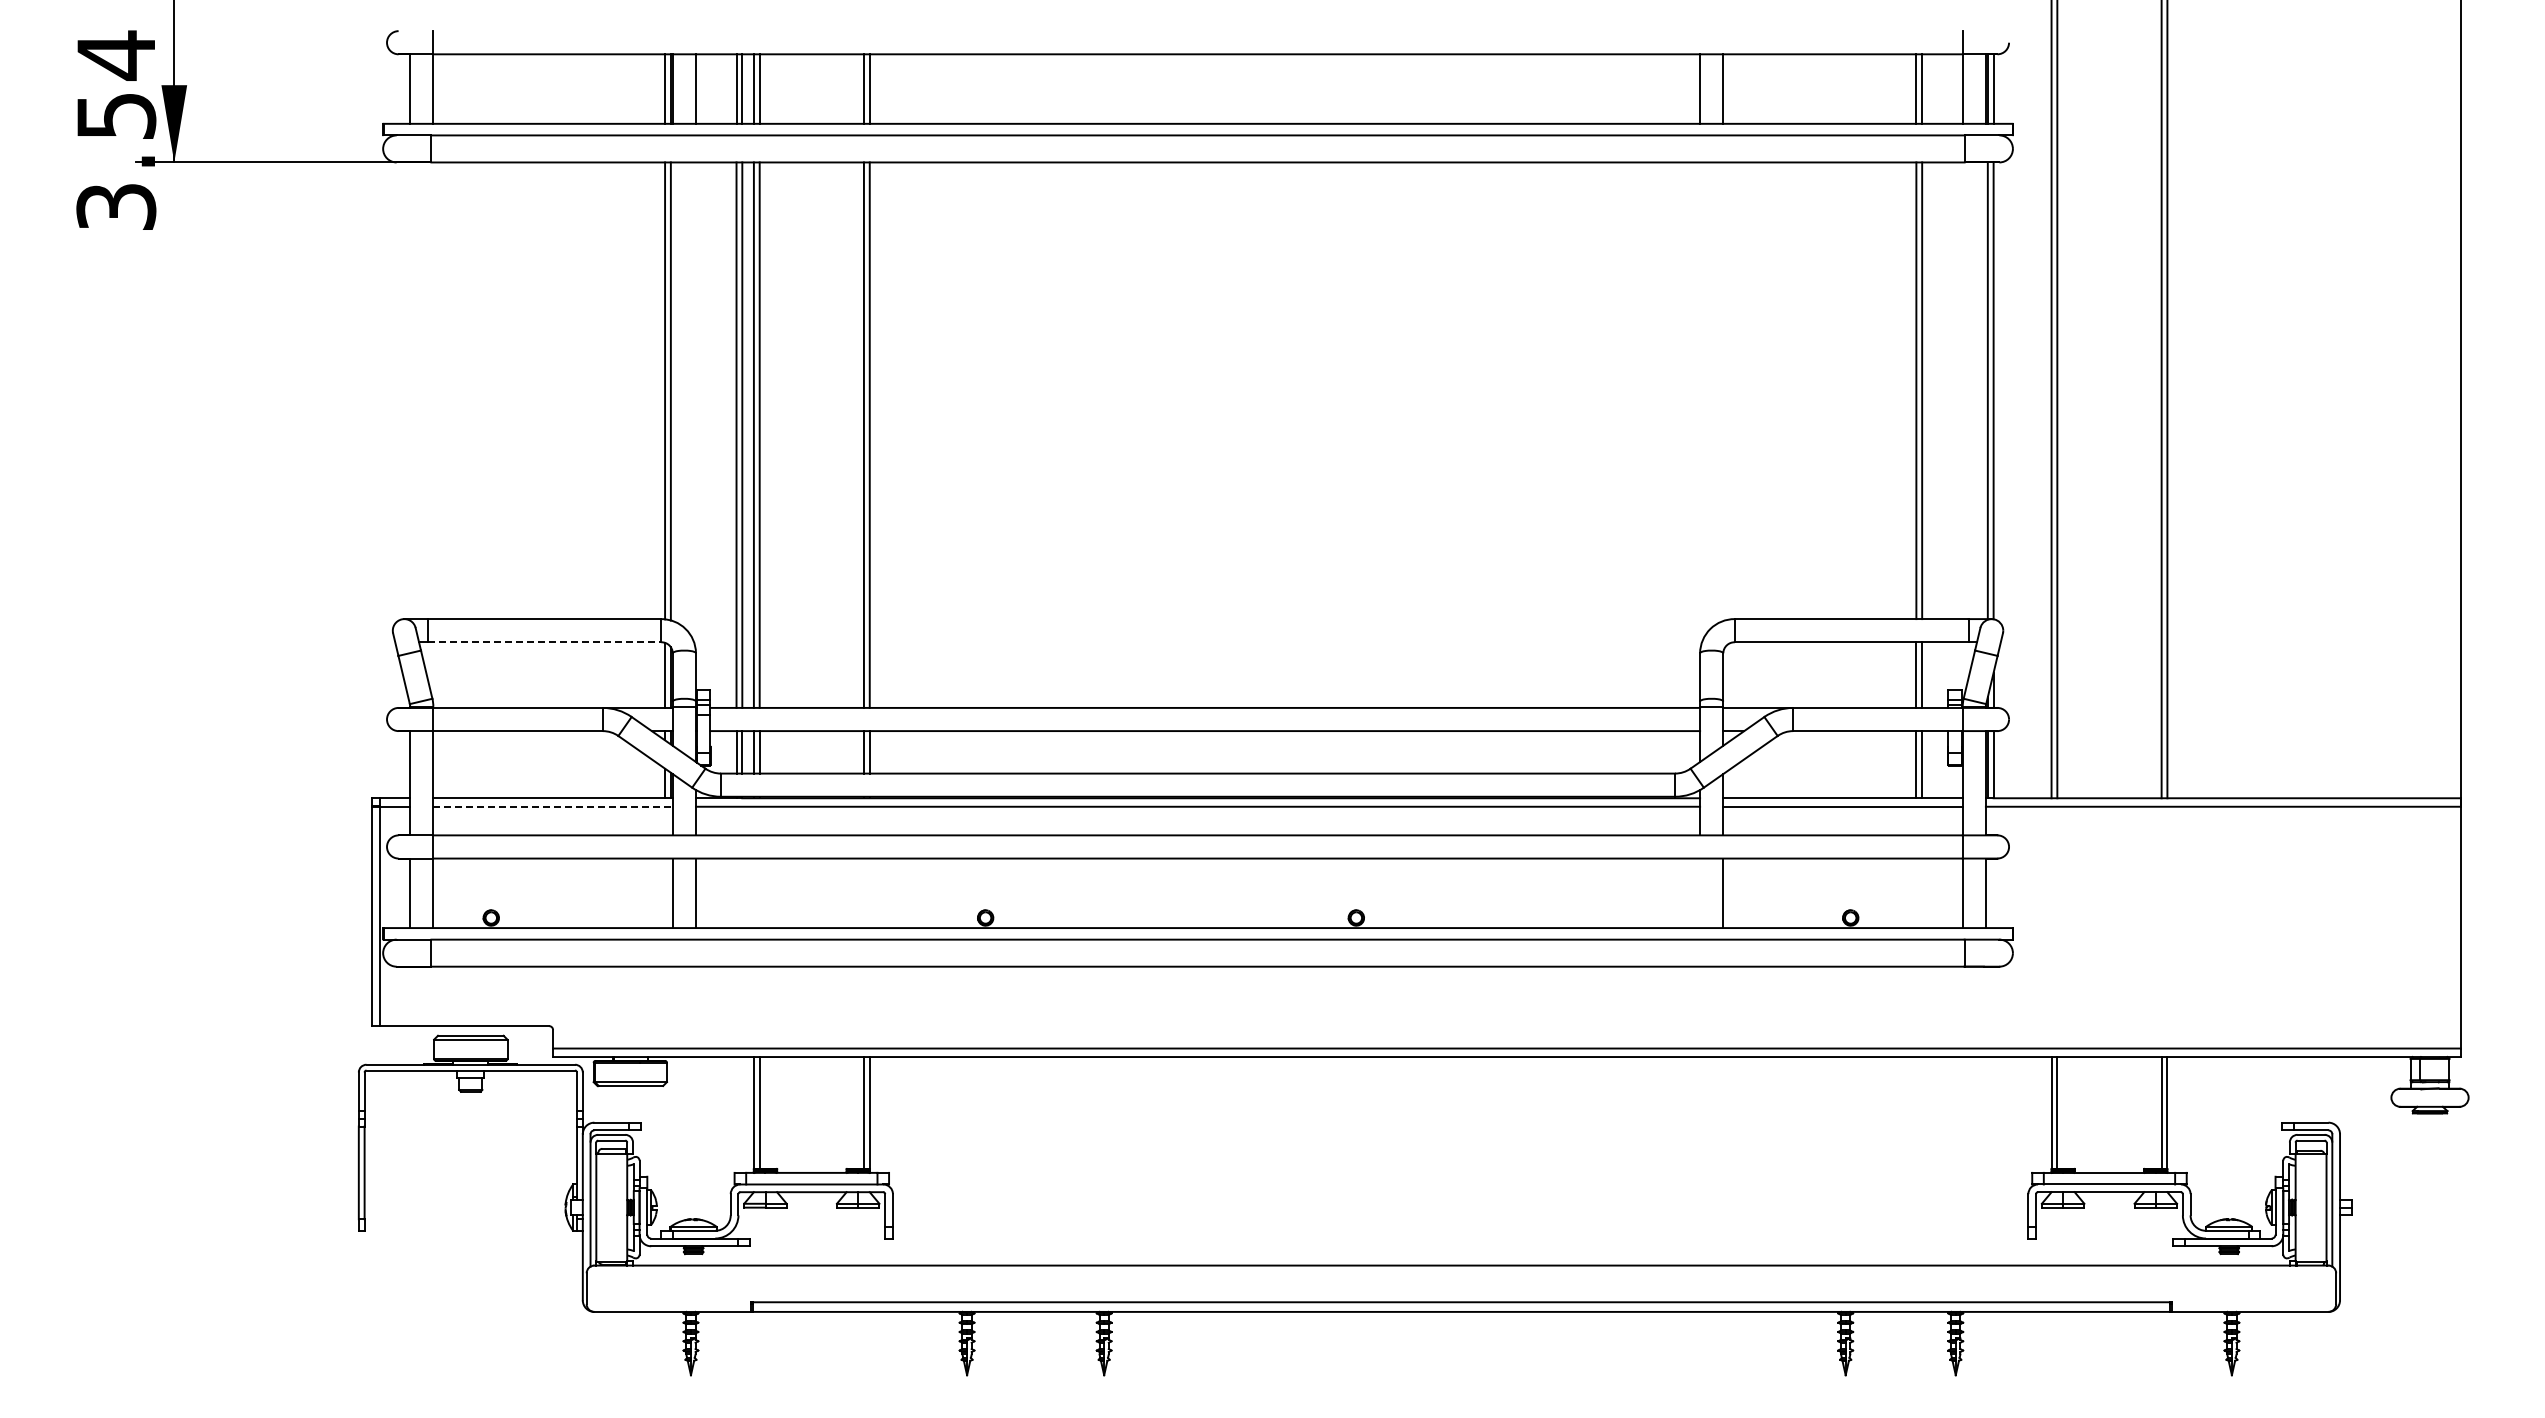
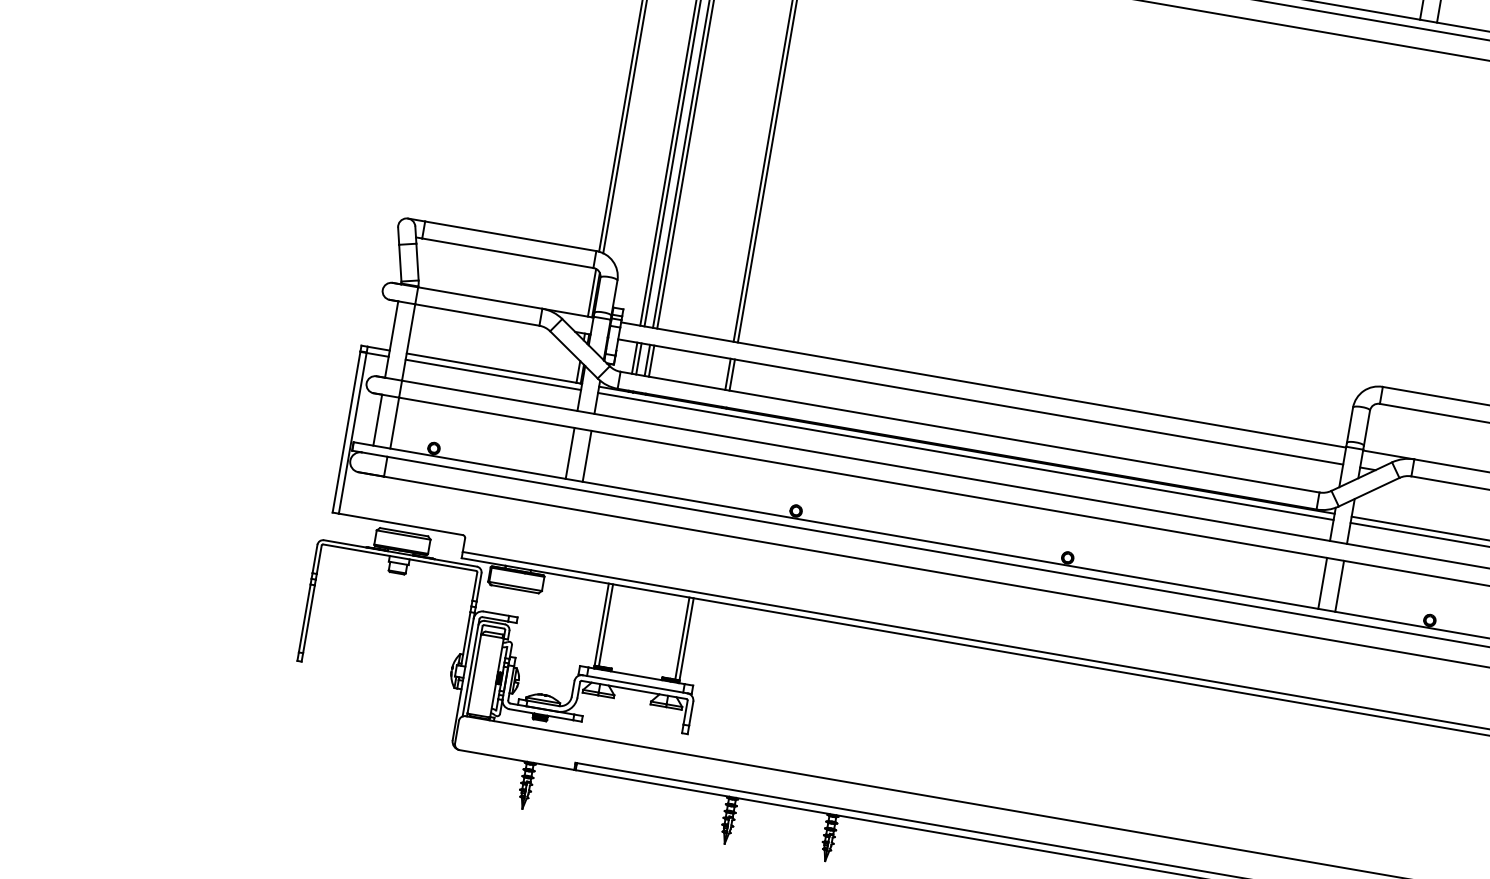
line: (544, 642) -> (507, 253), dashed -> solid
line: (553, 806) -> (493, 374), dashed -> solid
line: (1700, 893) -> (1322, 583), added

